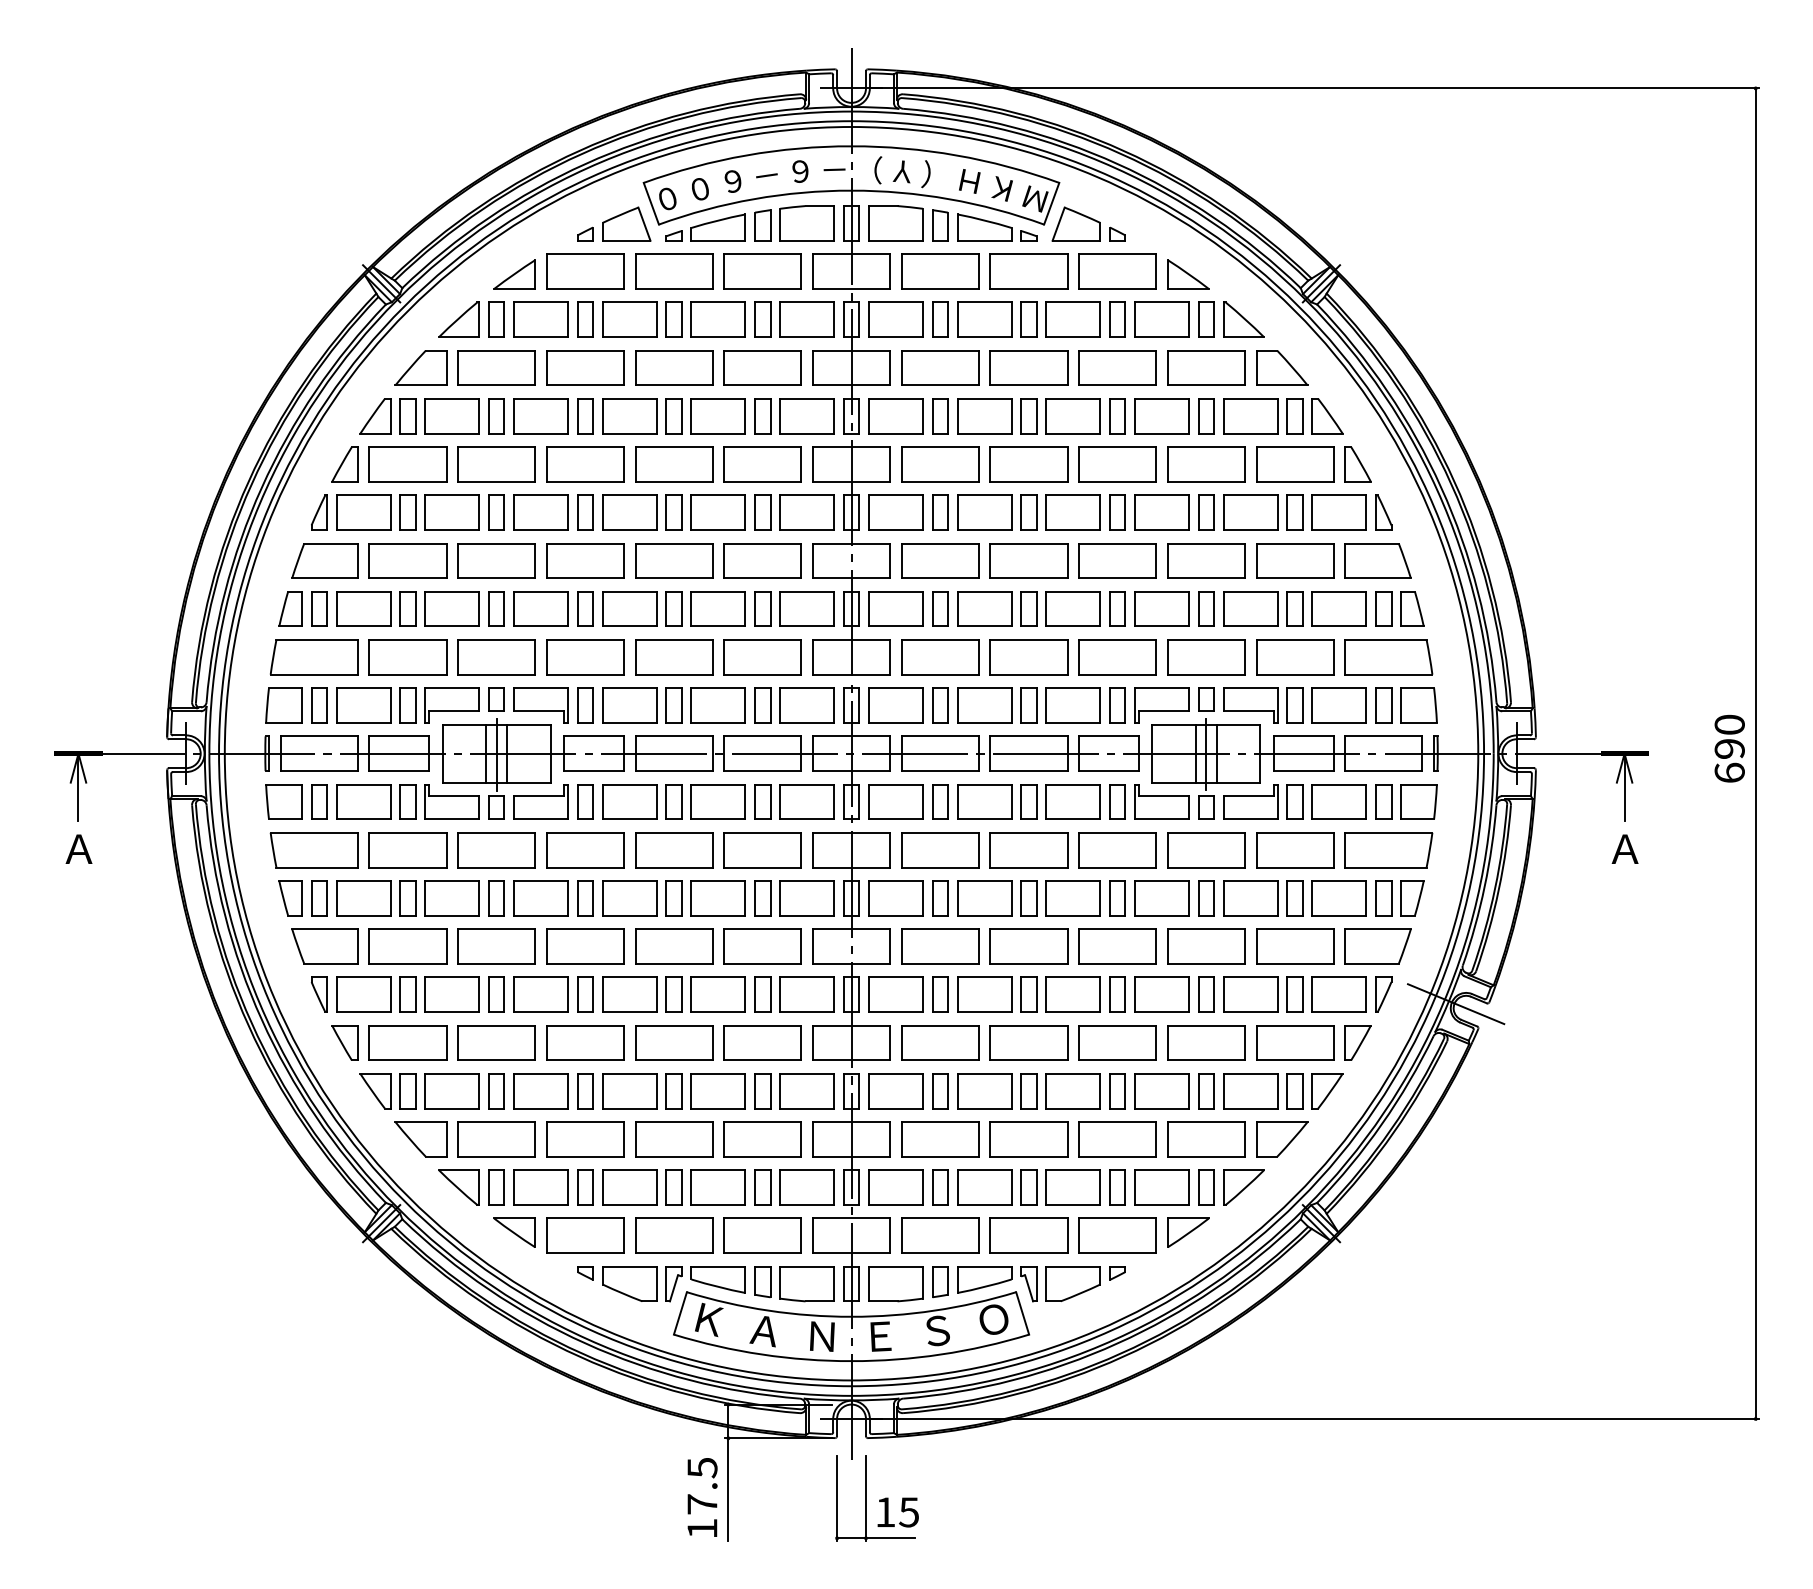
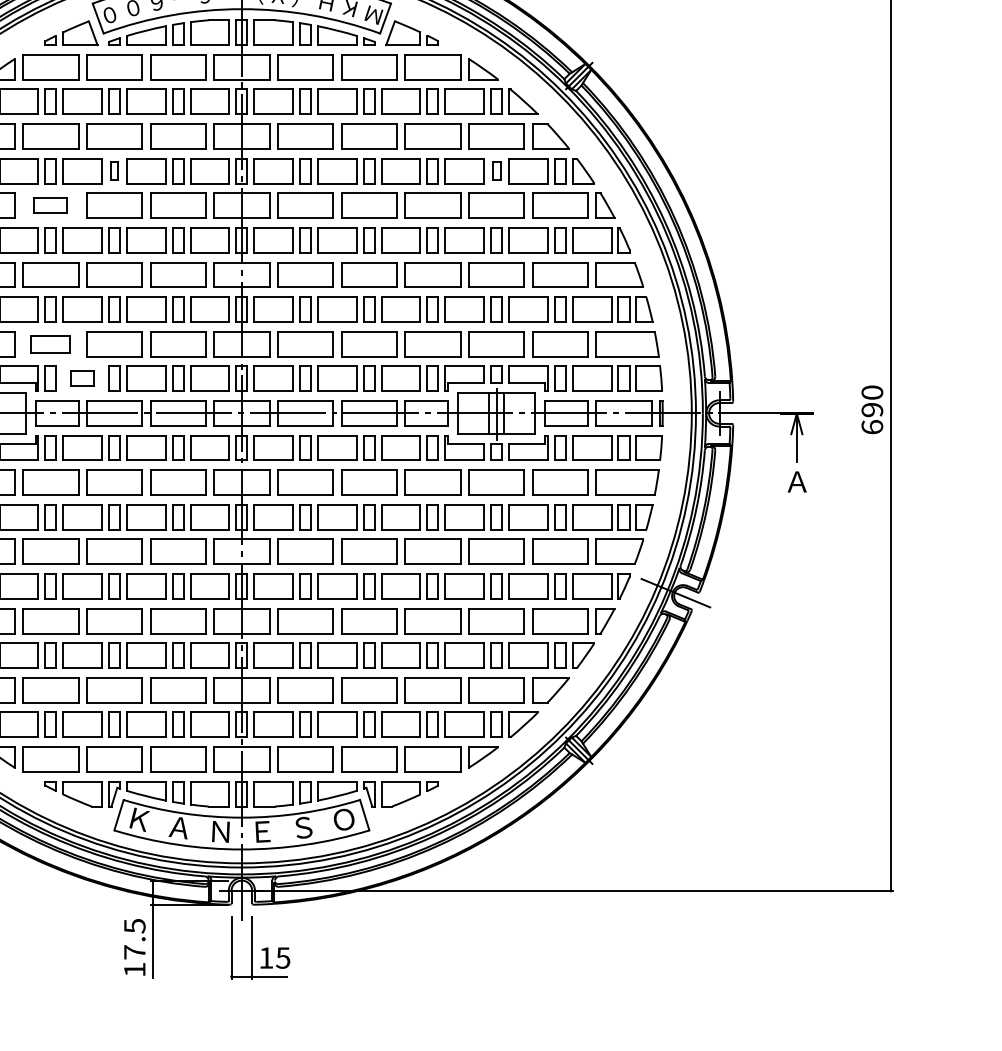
part: (673, 416) -> (114, 171), size x0.7
part: (1206, 416) -> (496, 171), size x0.7
part: (585, 464) -> (50, 205), size x0.6
part: (585, 657) -> (50, 344), size x0.7
part: (629, 705) -> (82, 378), size x0.6

